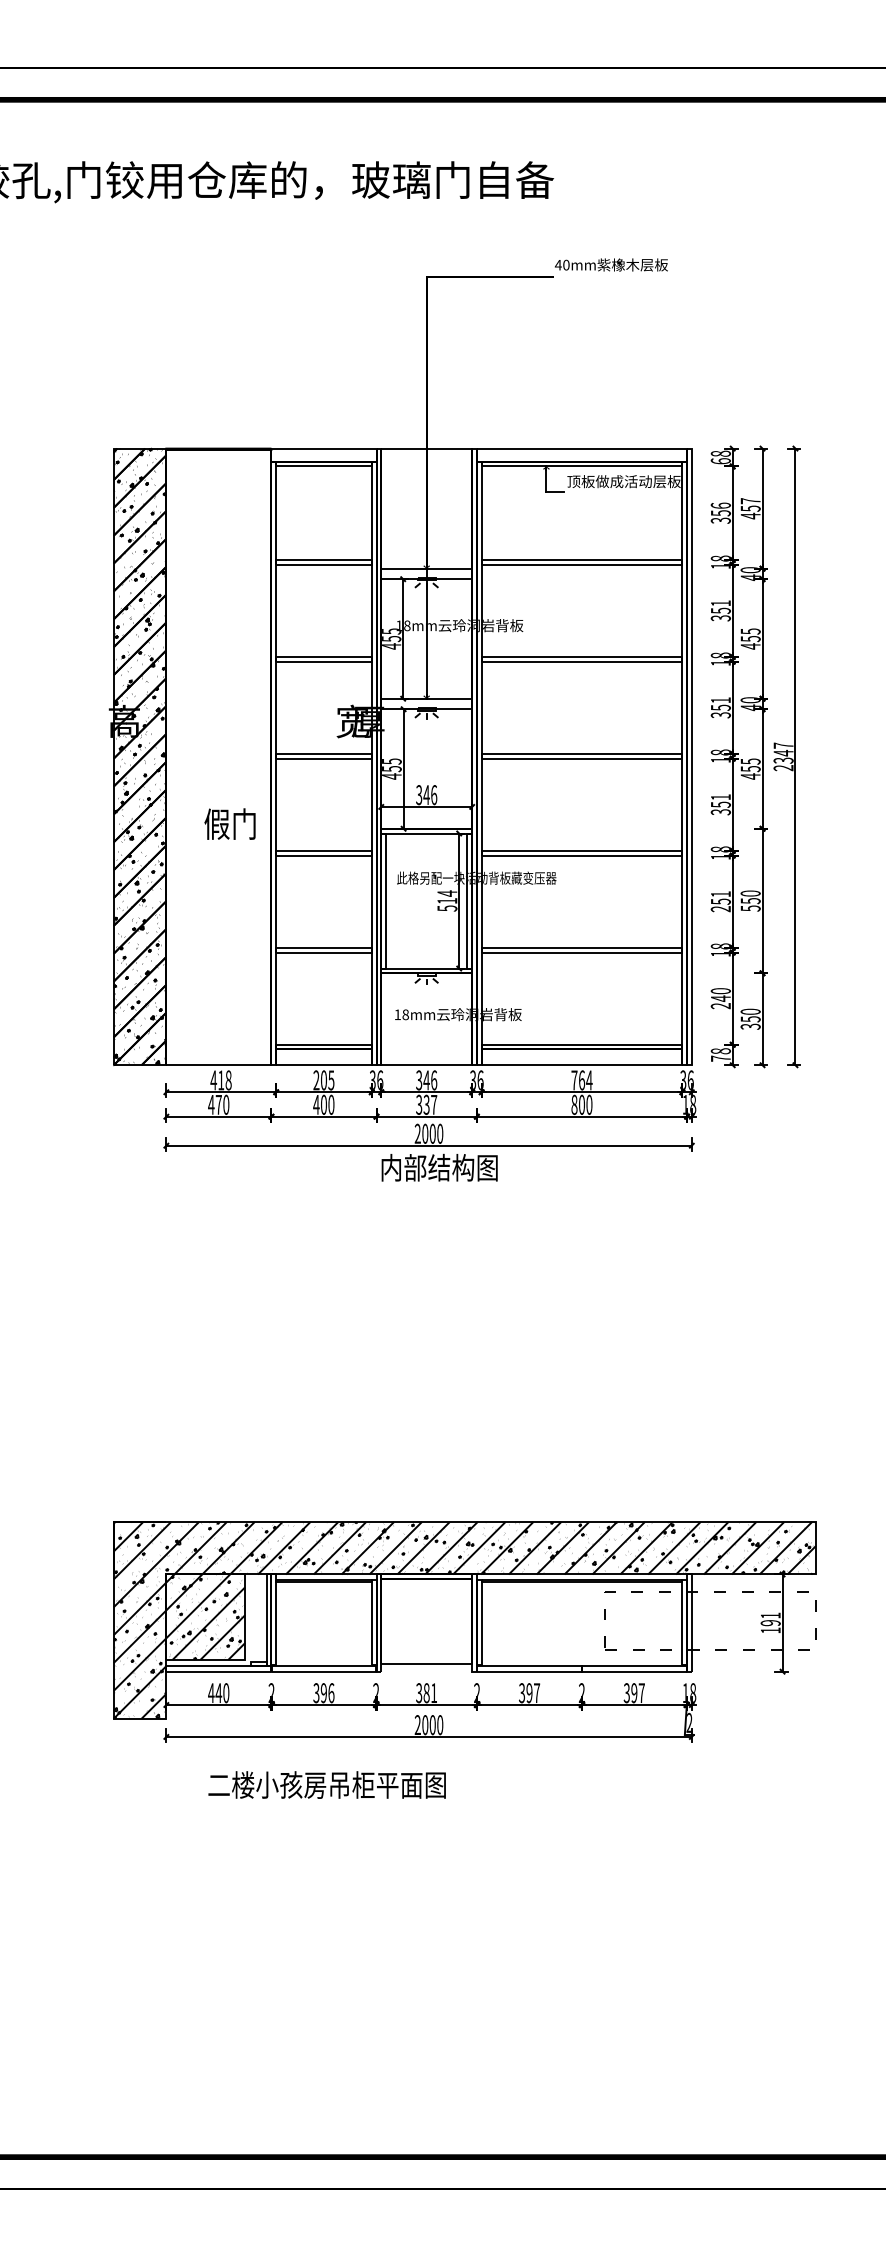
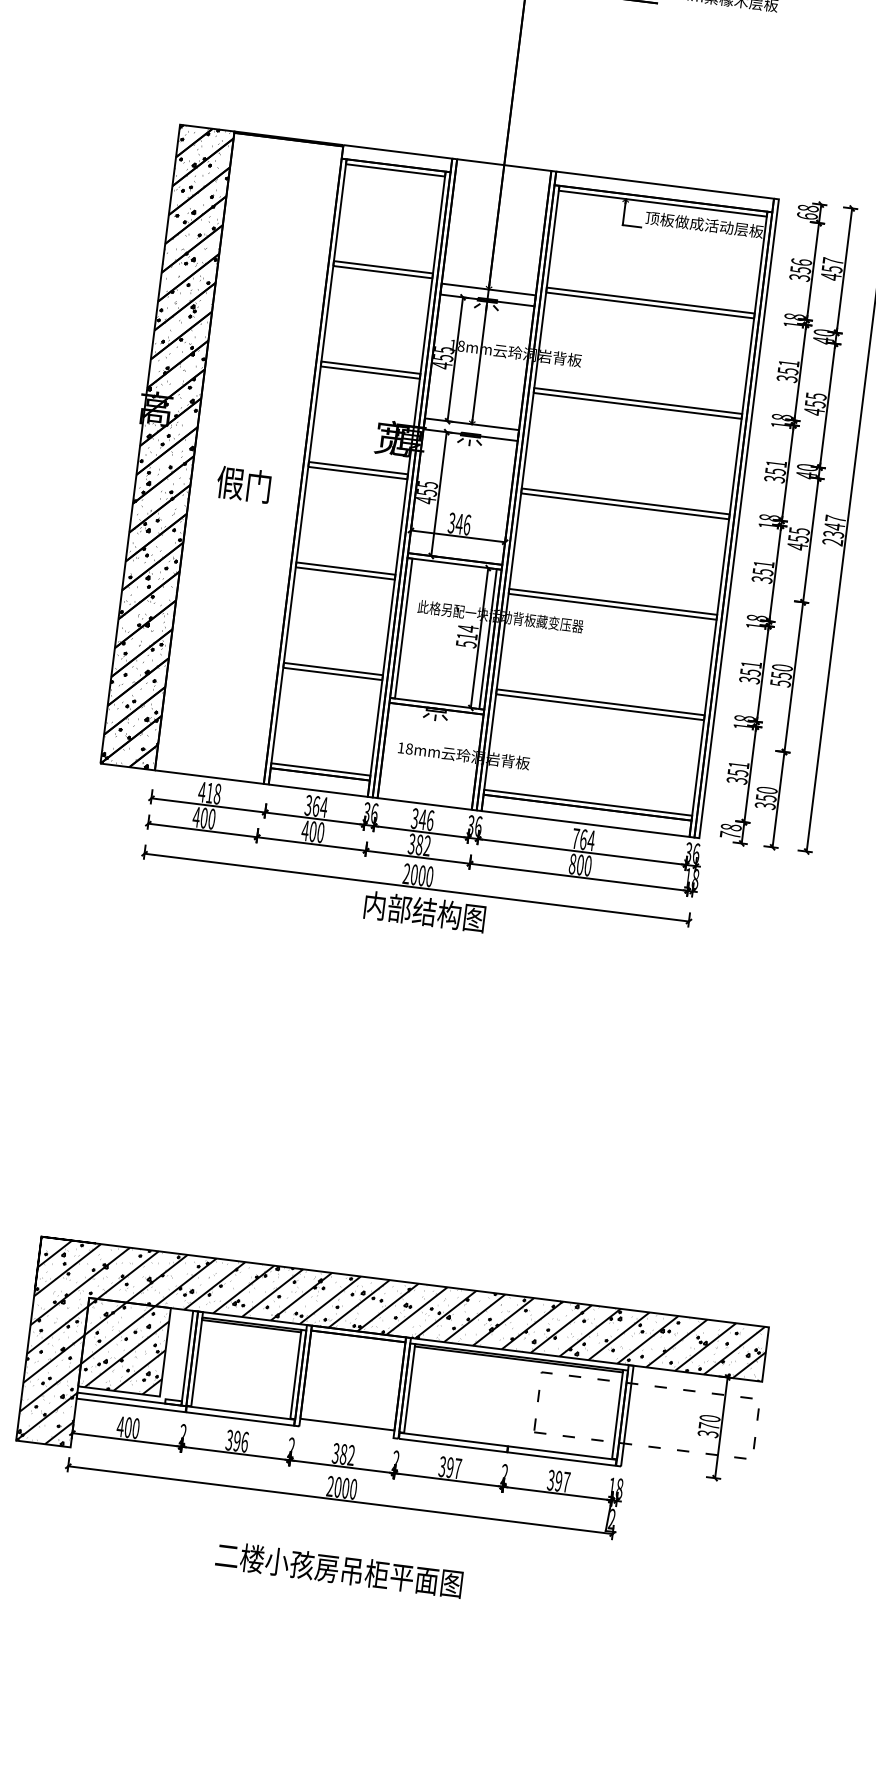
text: (229, 823) -> (243, 483), moved
text: (720, 909) -> (749, 680), 251 -> 351
text: (720, 998) -> (737, 772), 240 -> 351
text: (323, 1080) -> (315, 806), 205 -> 364
text: (218, 1104) -> (203, 817), 470 -> 400
text: (430, 1104) -> (423, 845), 337 -> 382
text: (770, 1622) -> (708, 1425), 191 -> 370
text: (434, 1692) -> (351, 1454), 381 -> 382
text: (218, 1693) -> (127, 1427), 440 -> 400
text: (326, 1784) -> (338, 1568), moved

